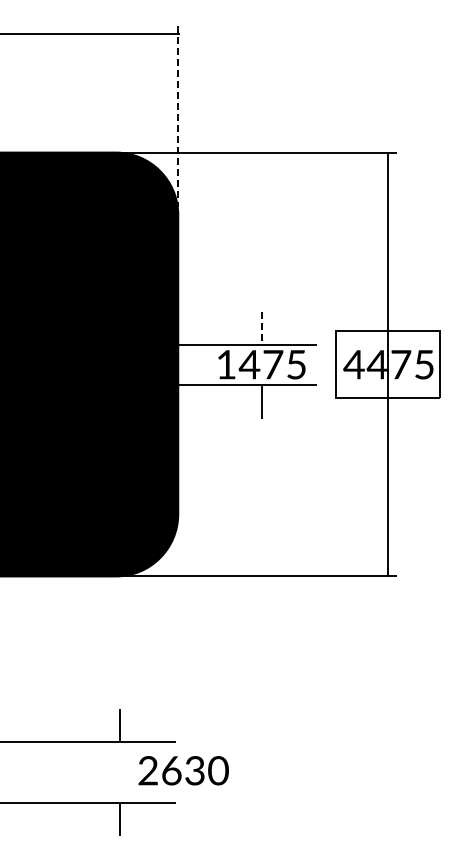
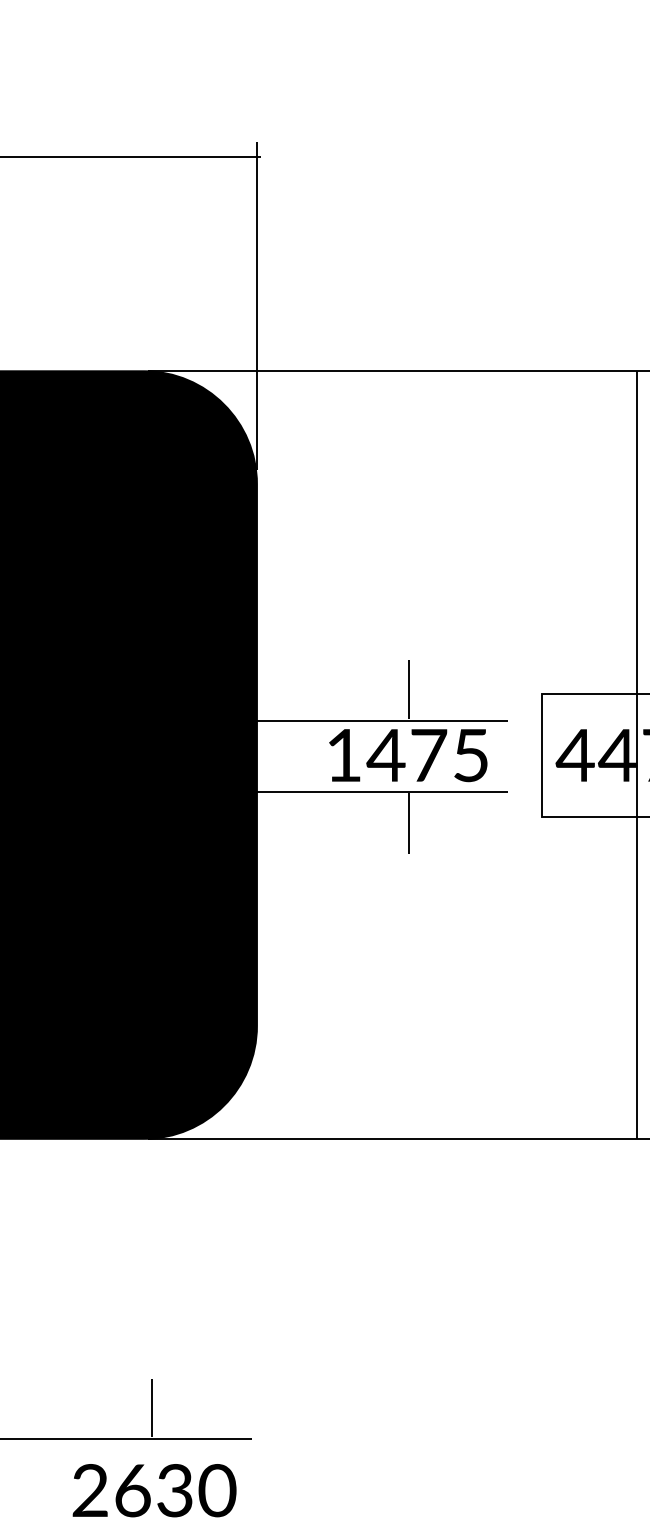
line: (178, 116) -> (257, 305), dashed -> solid
line: (261, 328) -> (407, 689), dashed -> solid
text: (183, 770) -> (154, 1490), moved

